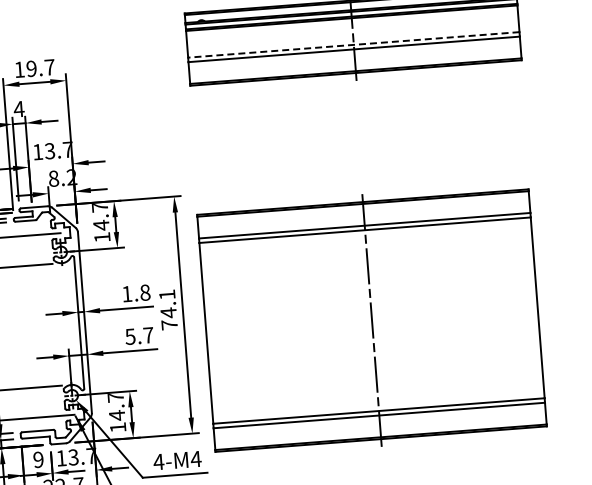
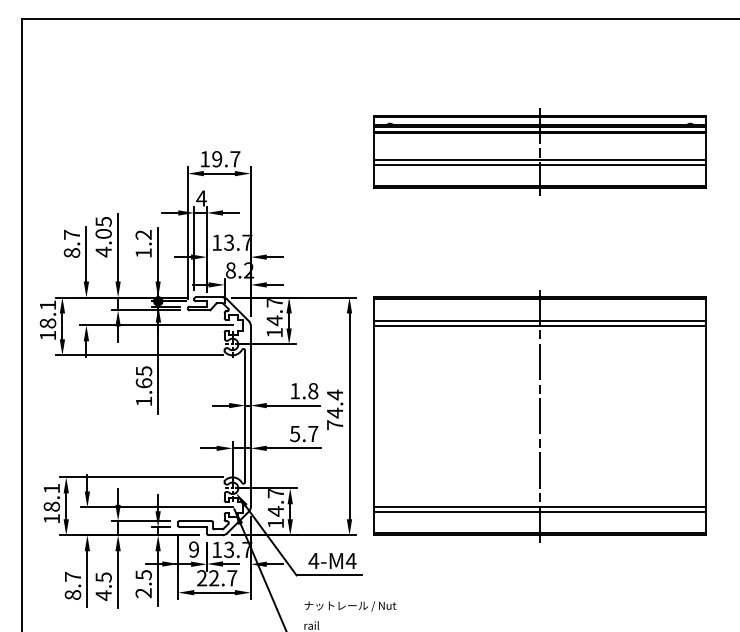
line: (353, 45) -> (539, 160), dashed -> solid
text: (167, 294) -> (335, 394), 74.1 -> 74.4
part: (371, 320) -> (539, 416), moved

